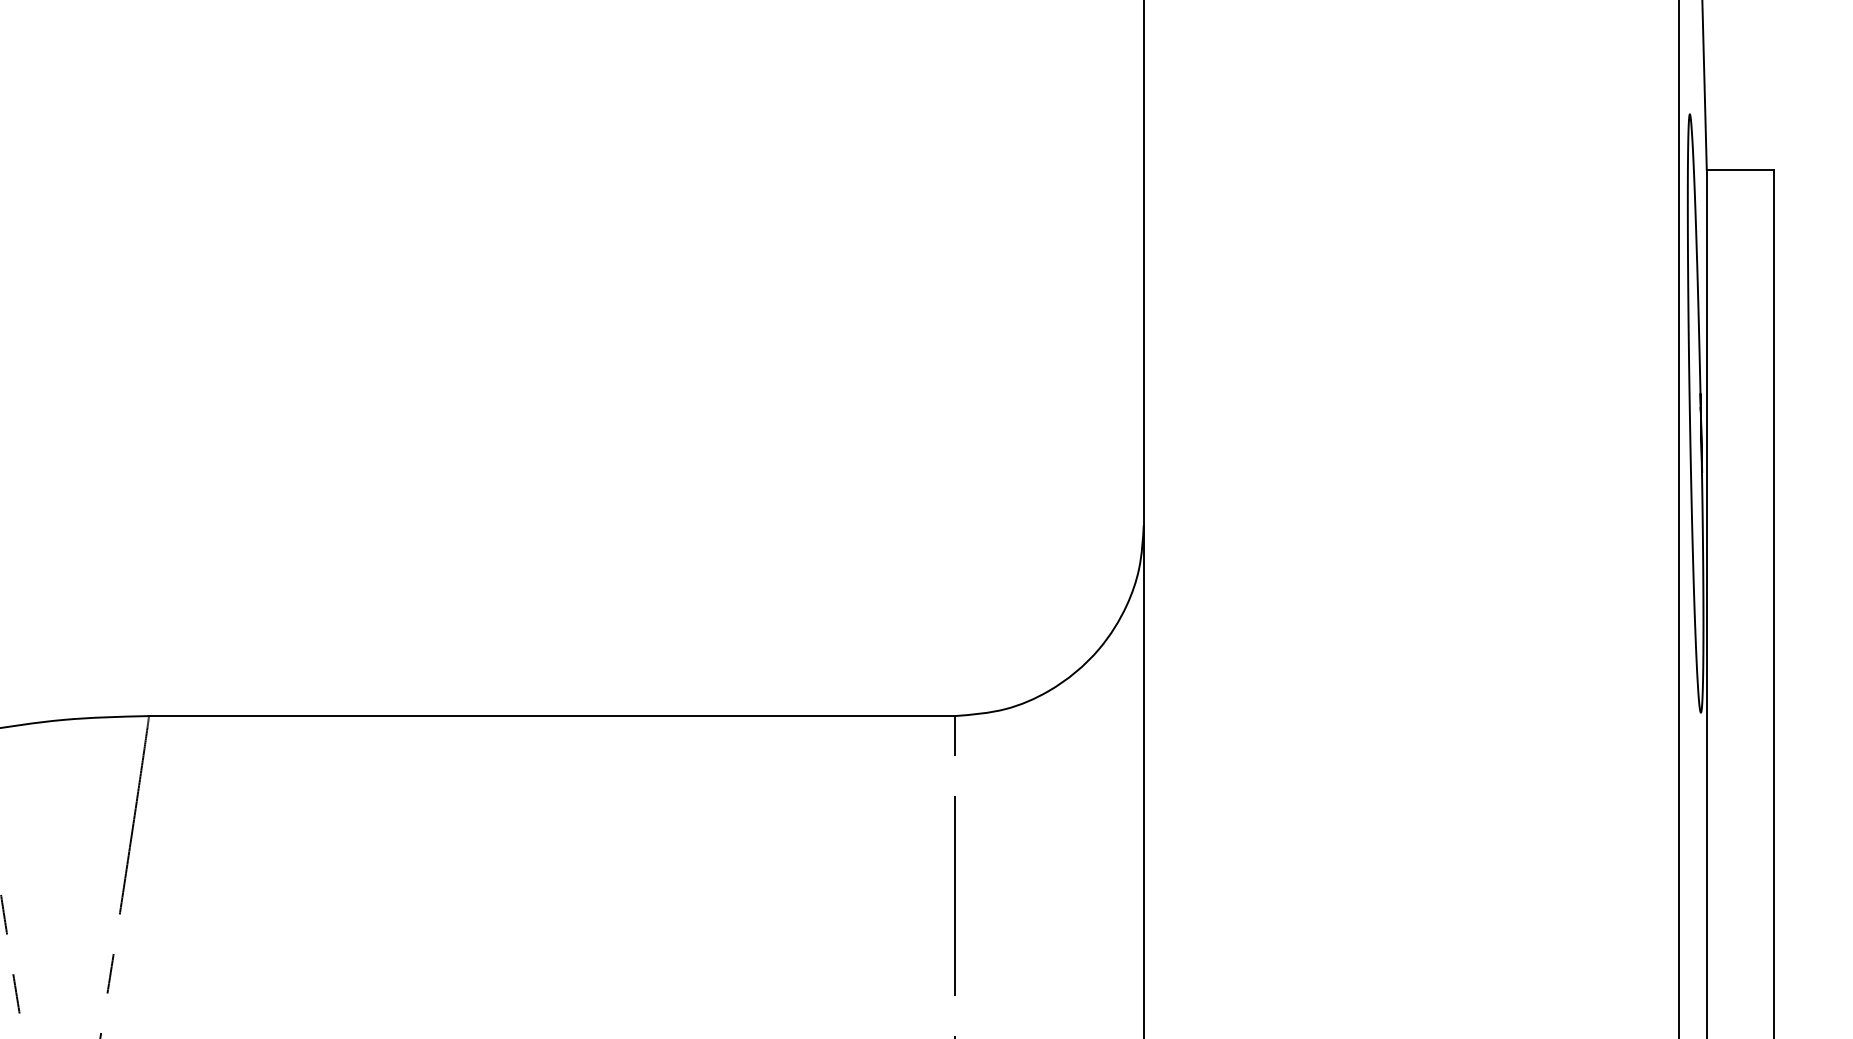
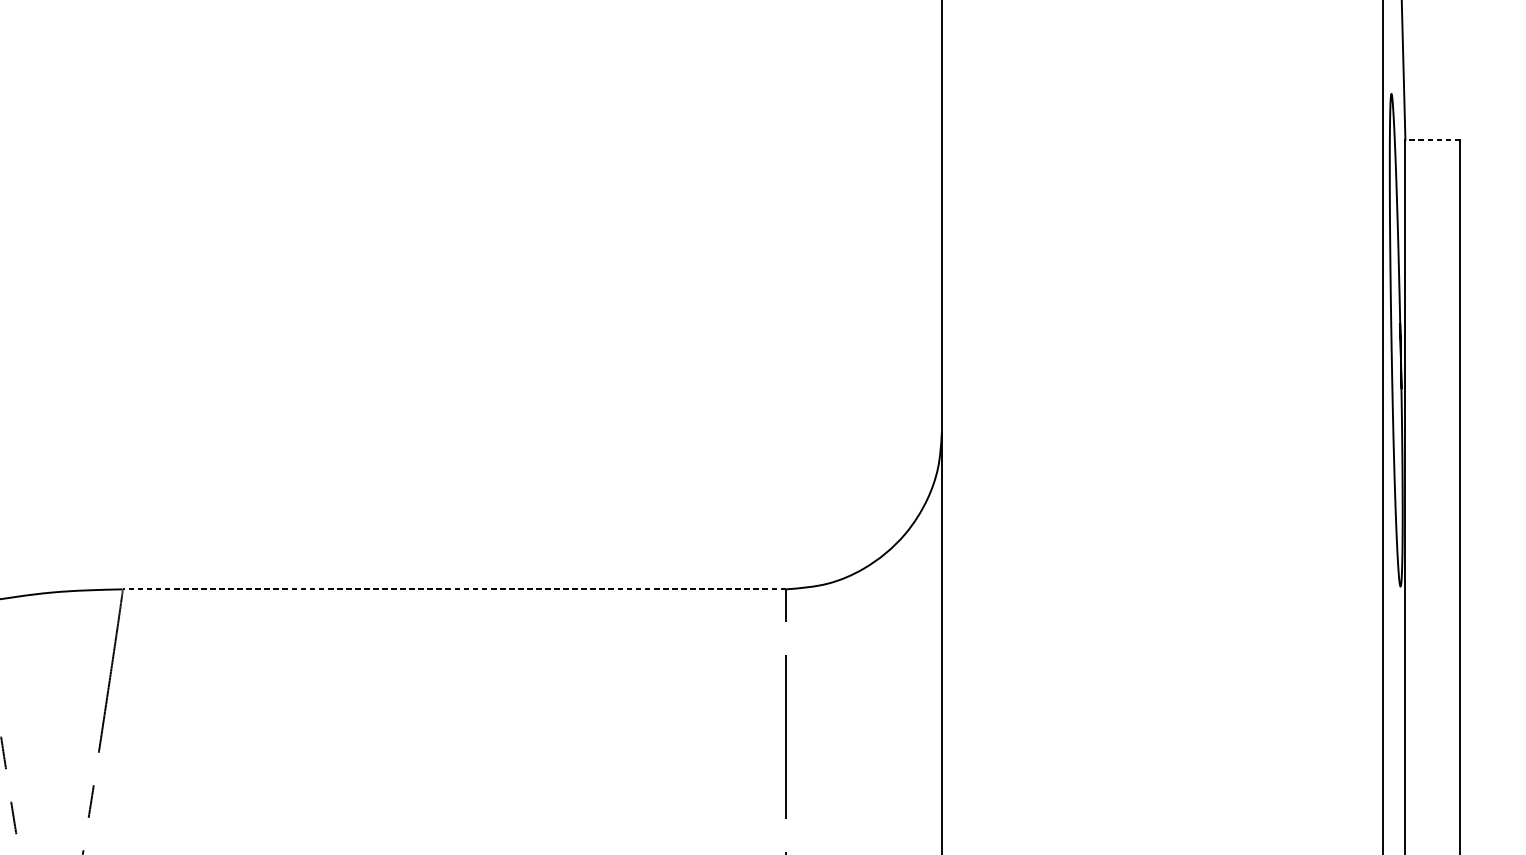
line: (1739, 169) -> (1432, 139), solid -> dashed
line: (551, 716) -> (454, 589), solid -> dashed

